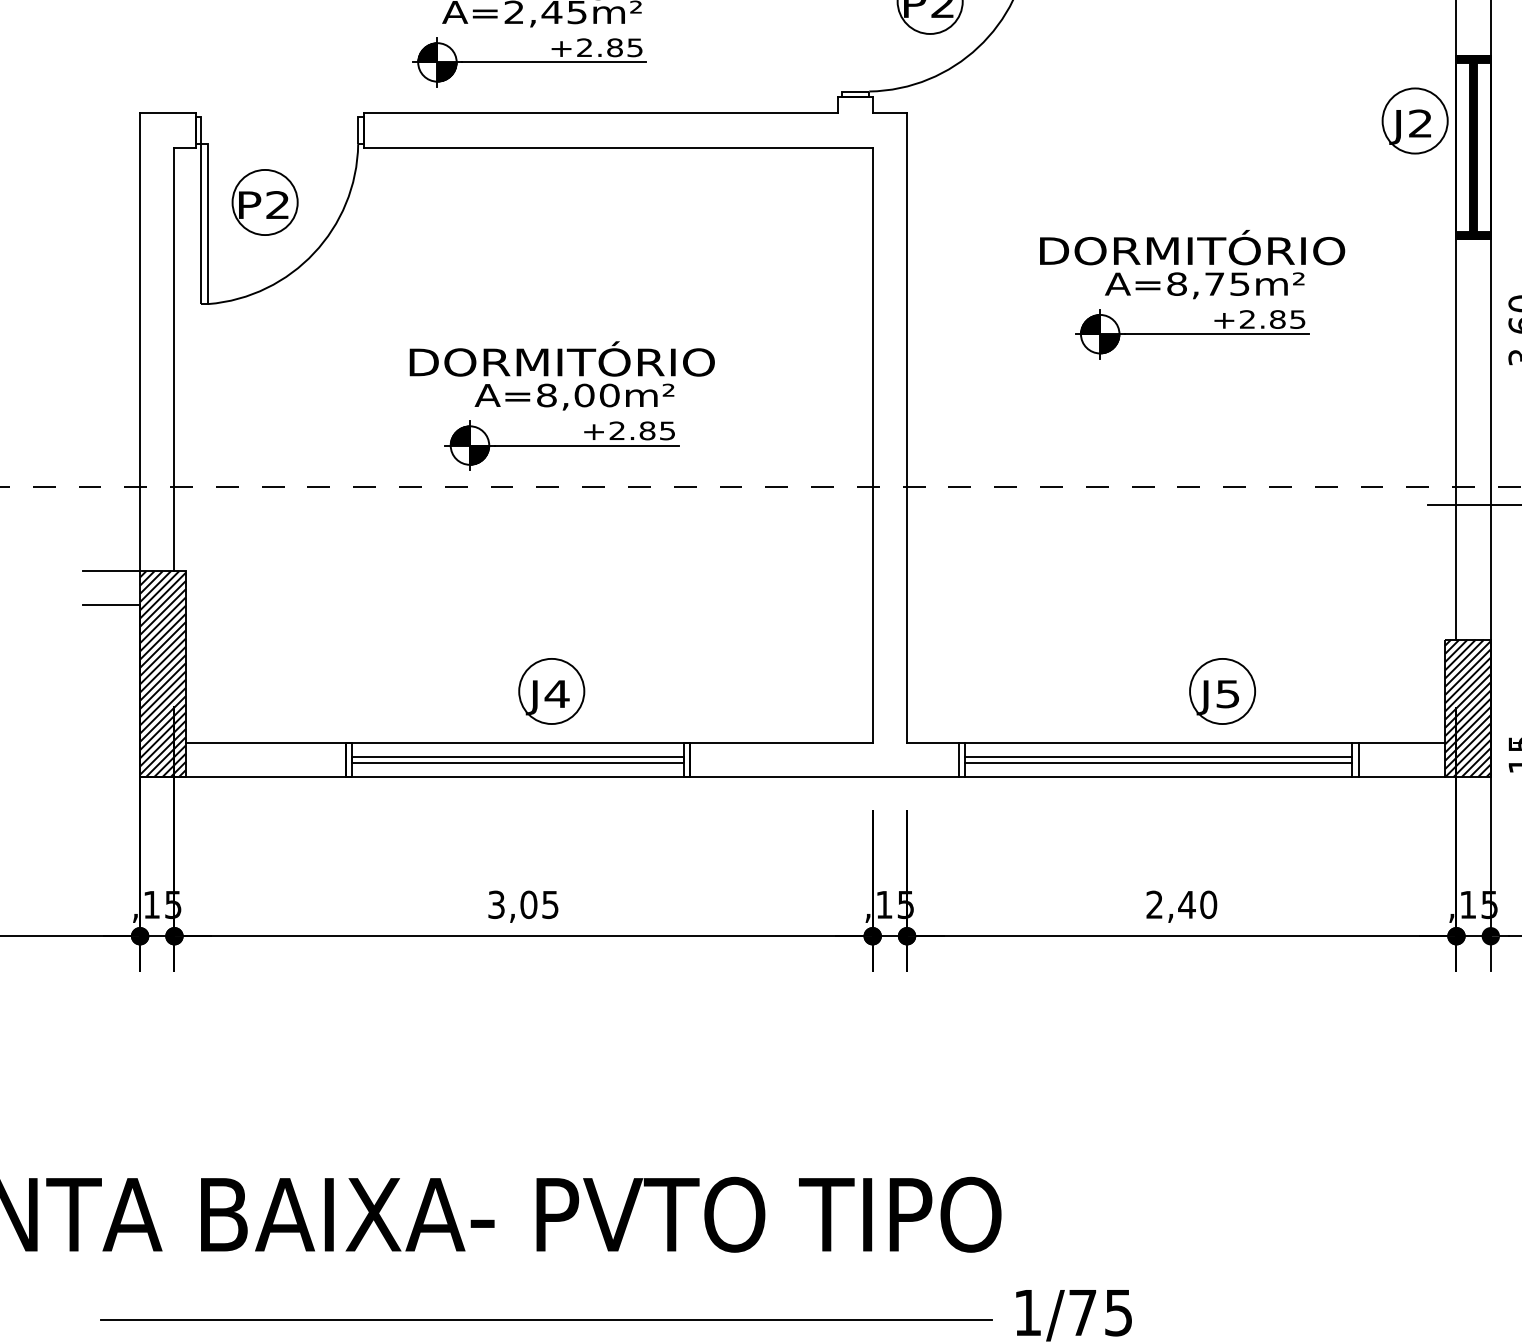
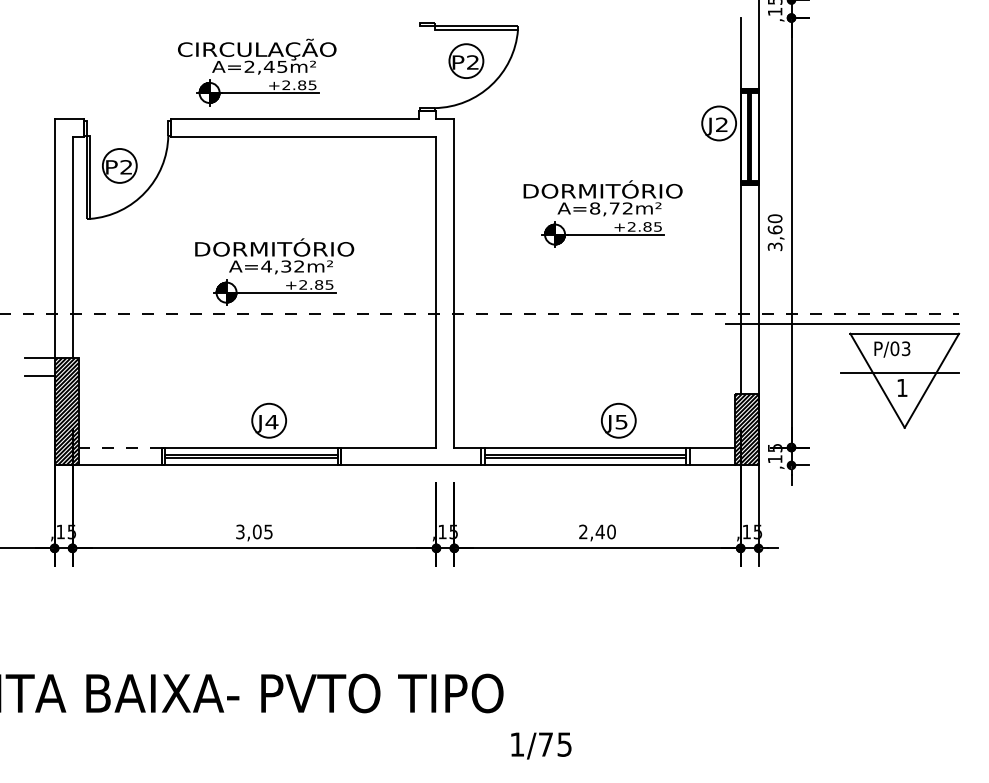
text: (1239, 284) -> (627, 208), A=8,75m² -> A=8,72m²
text: (577, 395) -> (282, 266), A=8,00m² -> A=4,32m²
line: (266, 742) -> (120, 447), solid -> dashed
line: (546, 1320) -> (266, 748), removed

